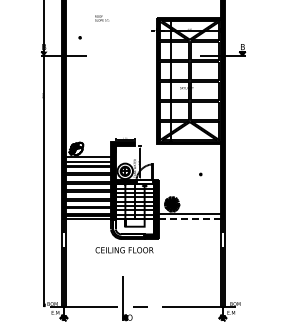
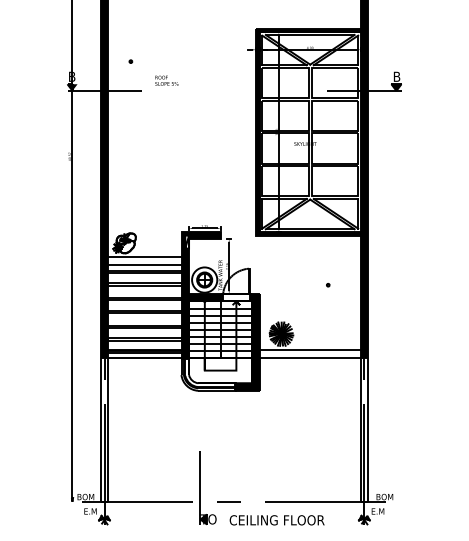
text: (101, 18) -> (165, 80), moved
line: (189, 218) -> (309, 357), dashed -> solid
text: (124, 250) -> (277, 520), moved

